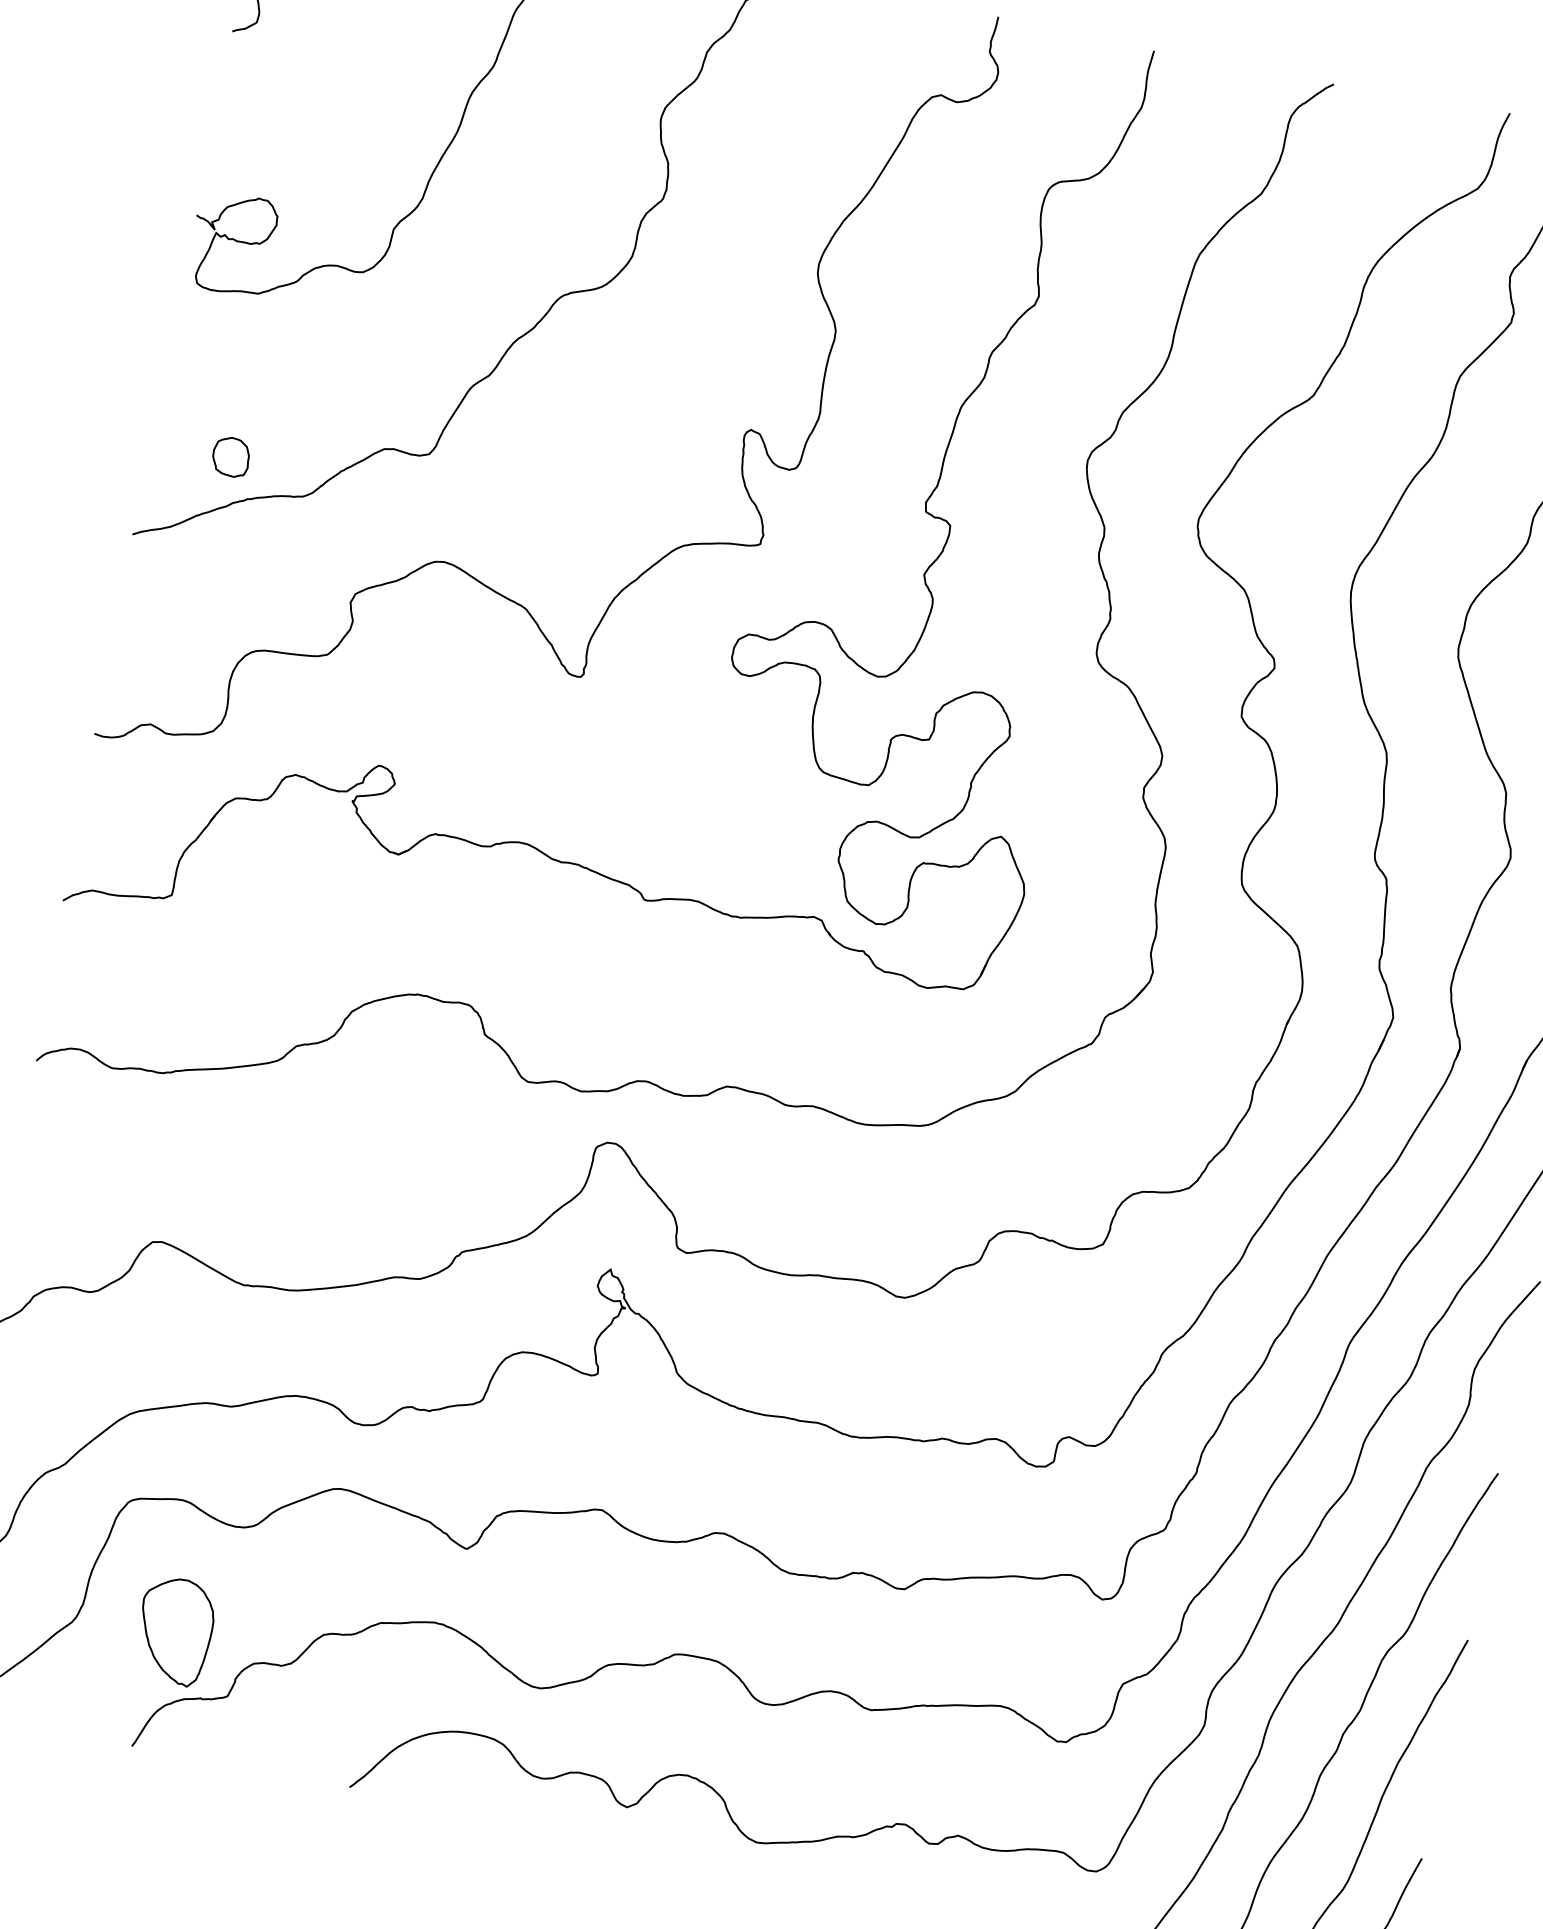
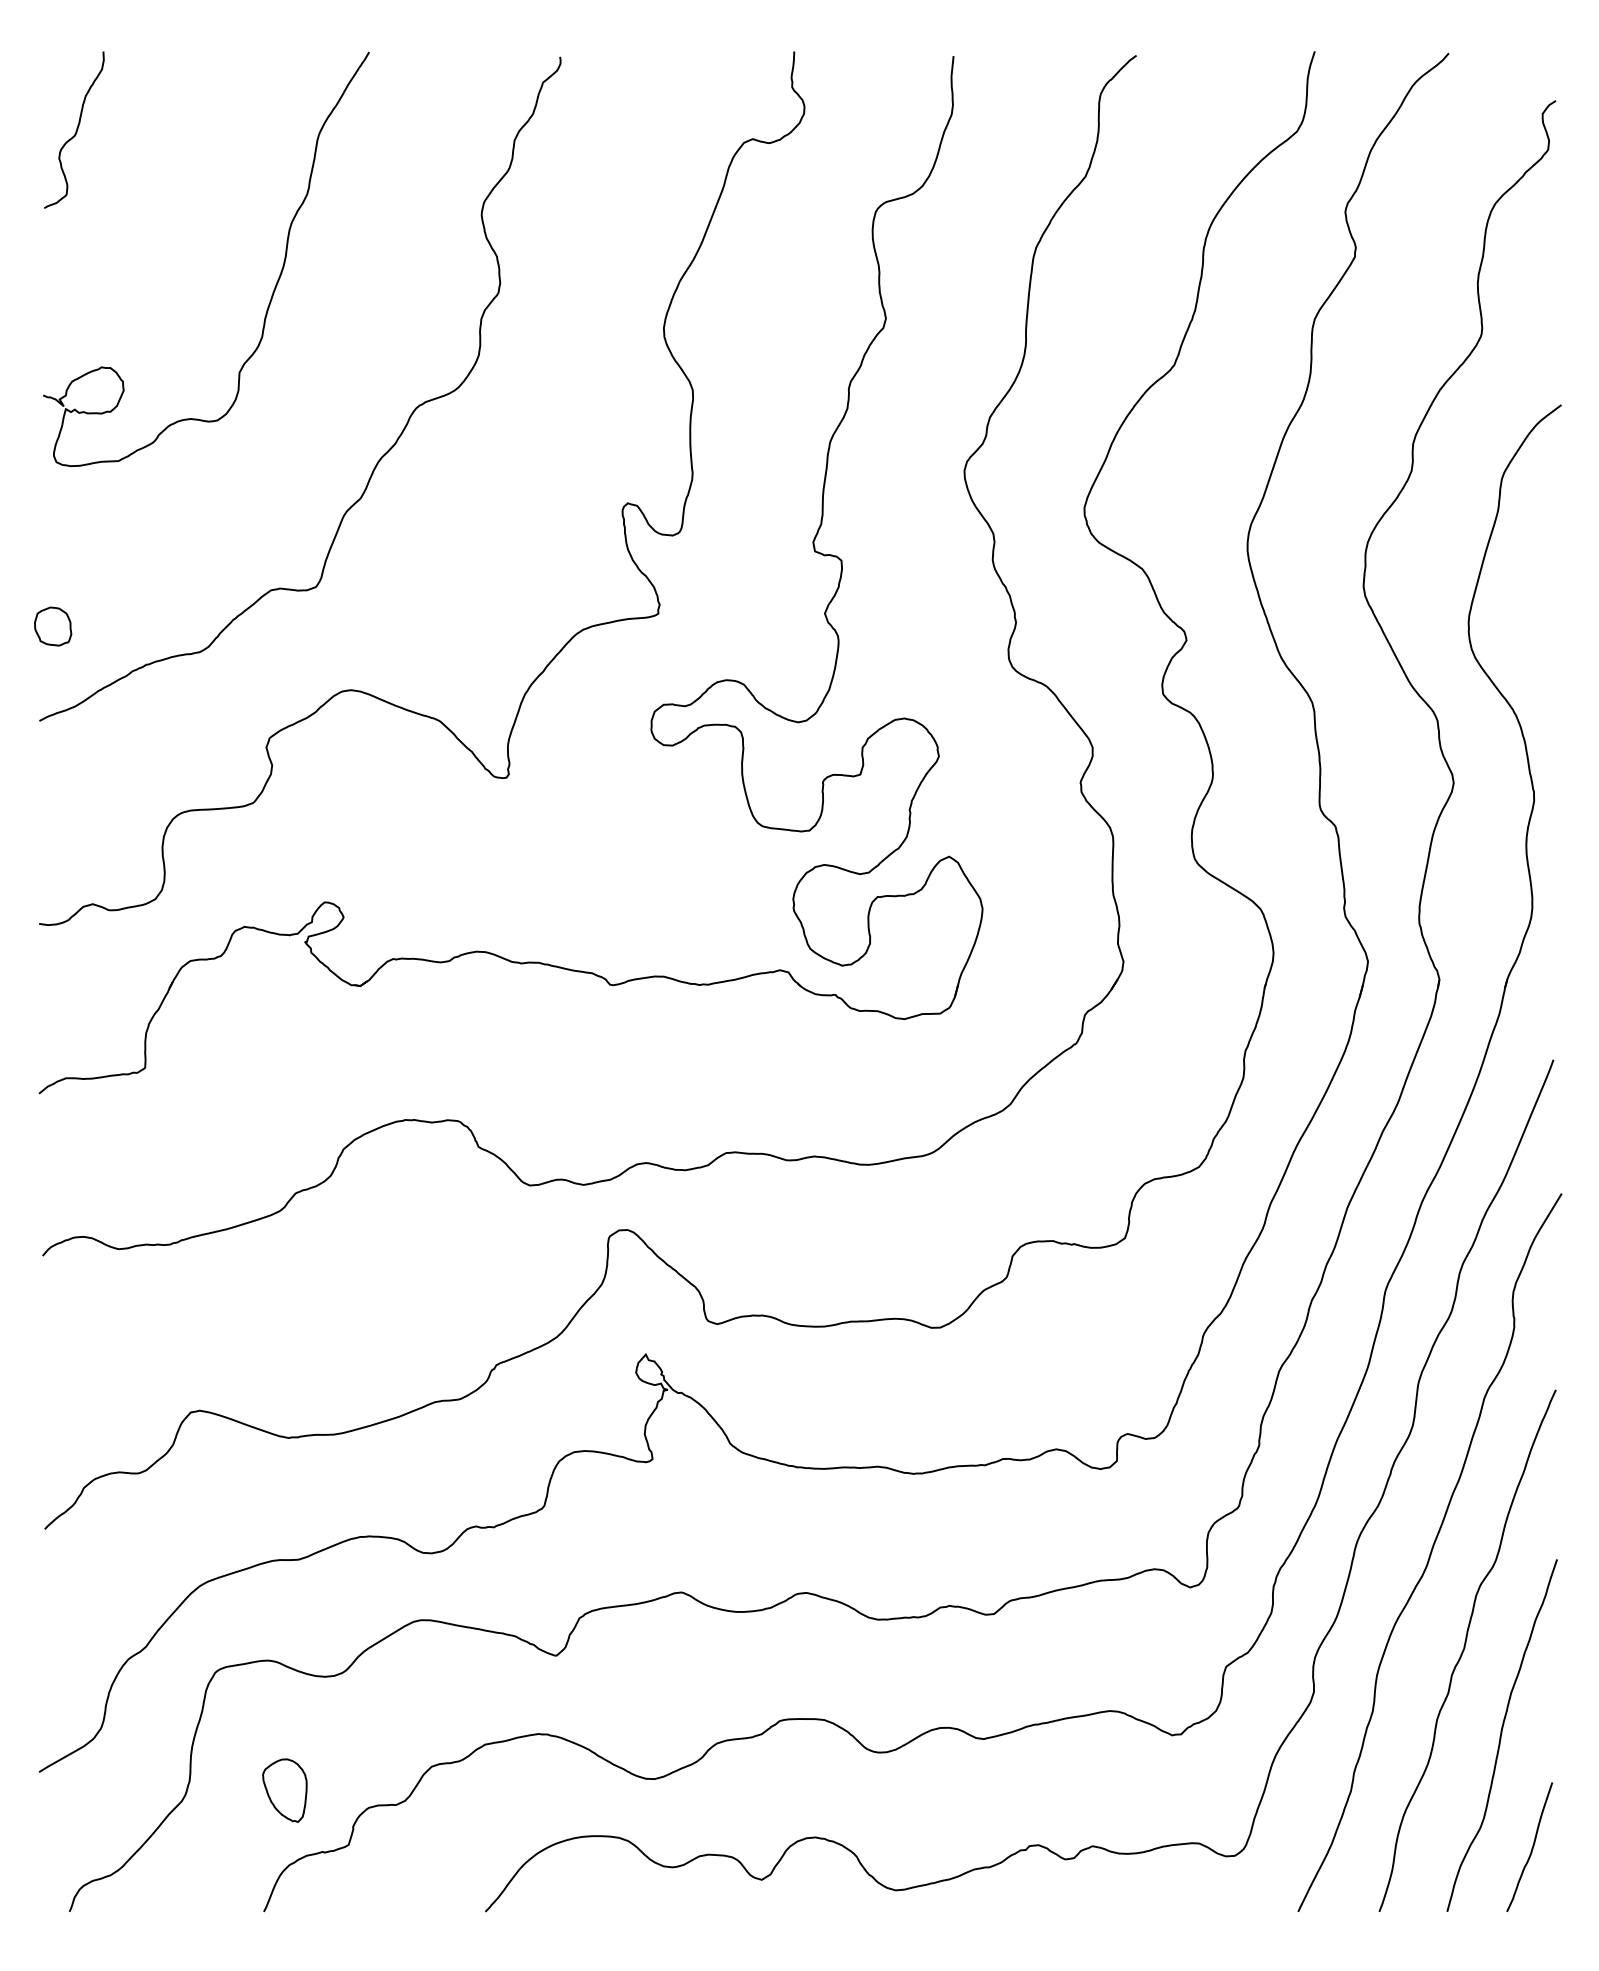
part: (231, 457) -> (53, 626), moved
part: (174, 1630) -> (284, 1790), size x0.6

